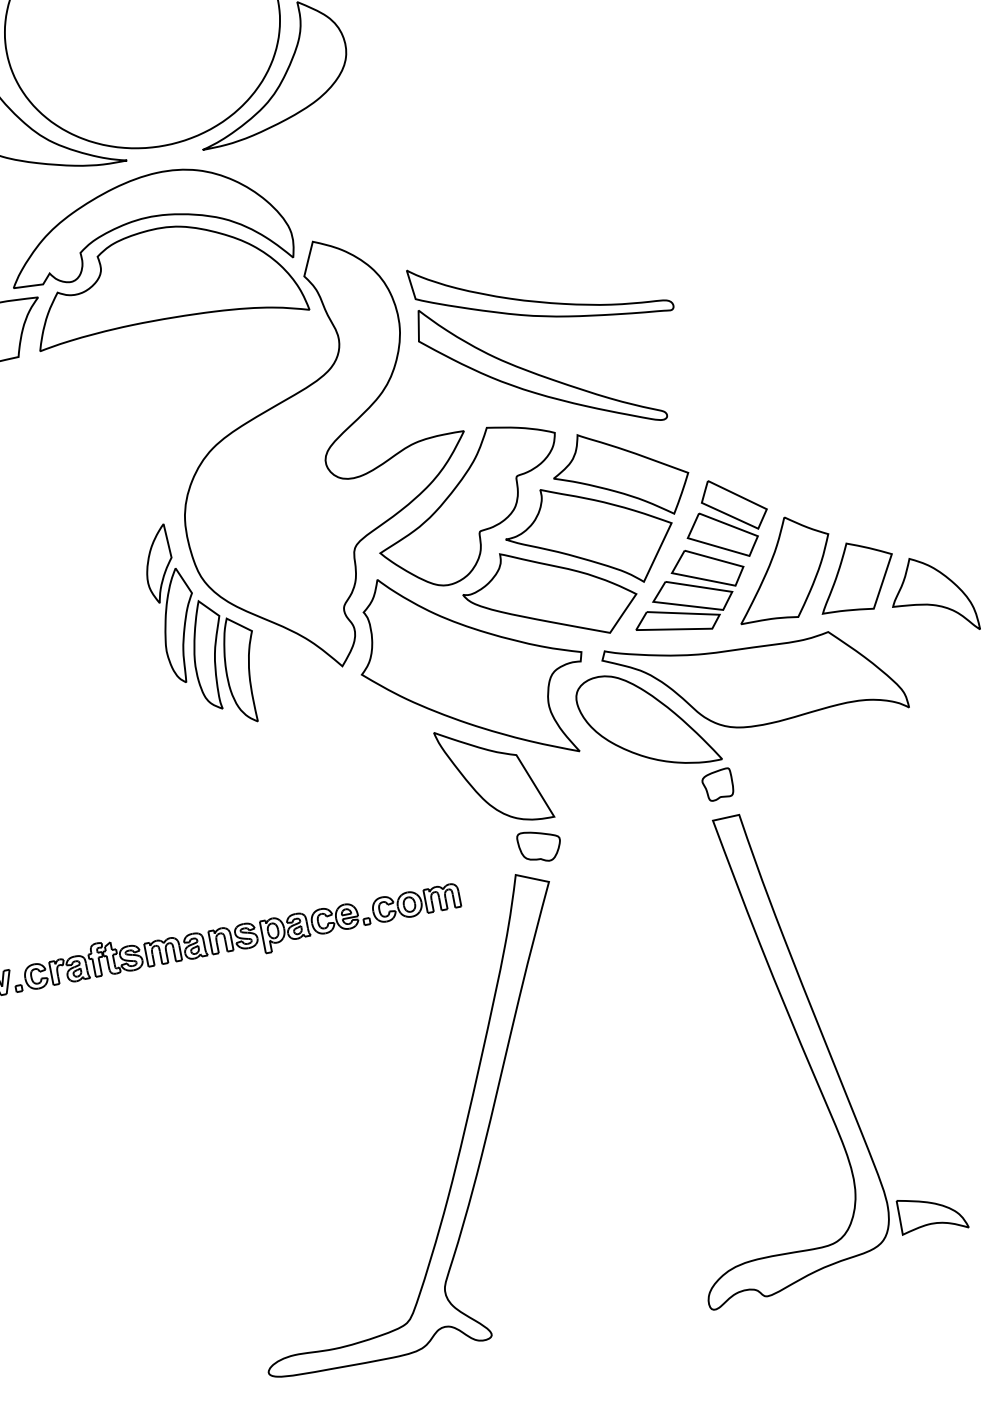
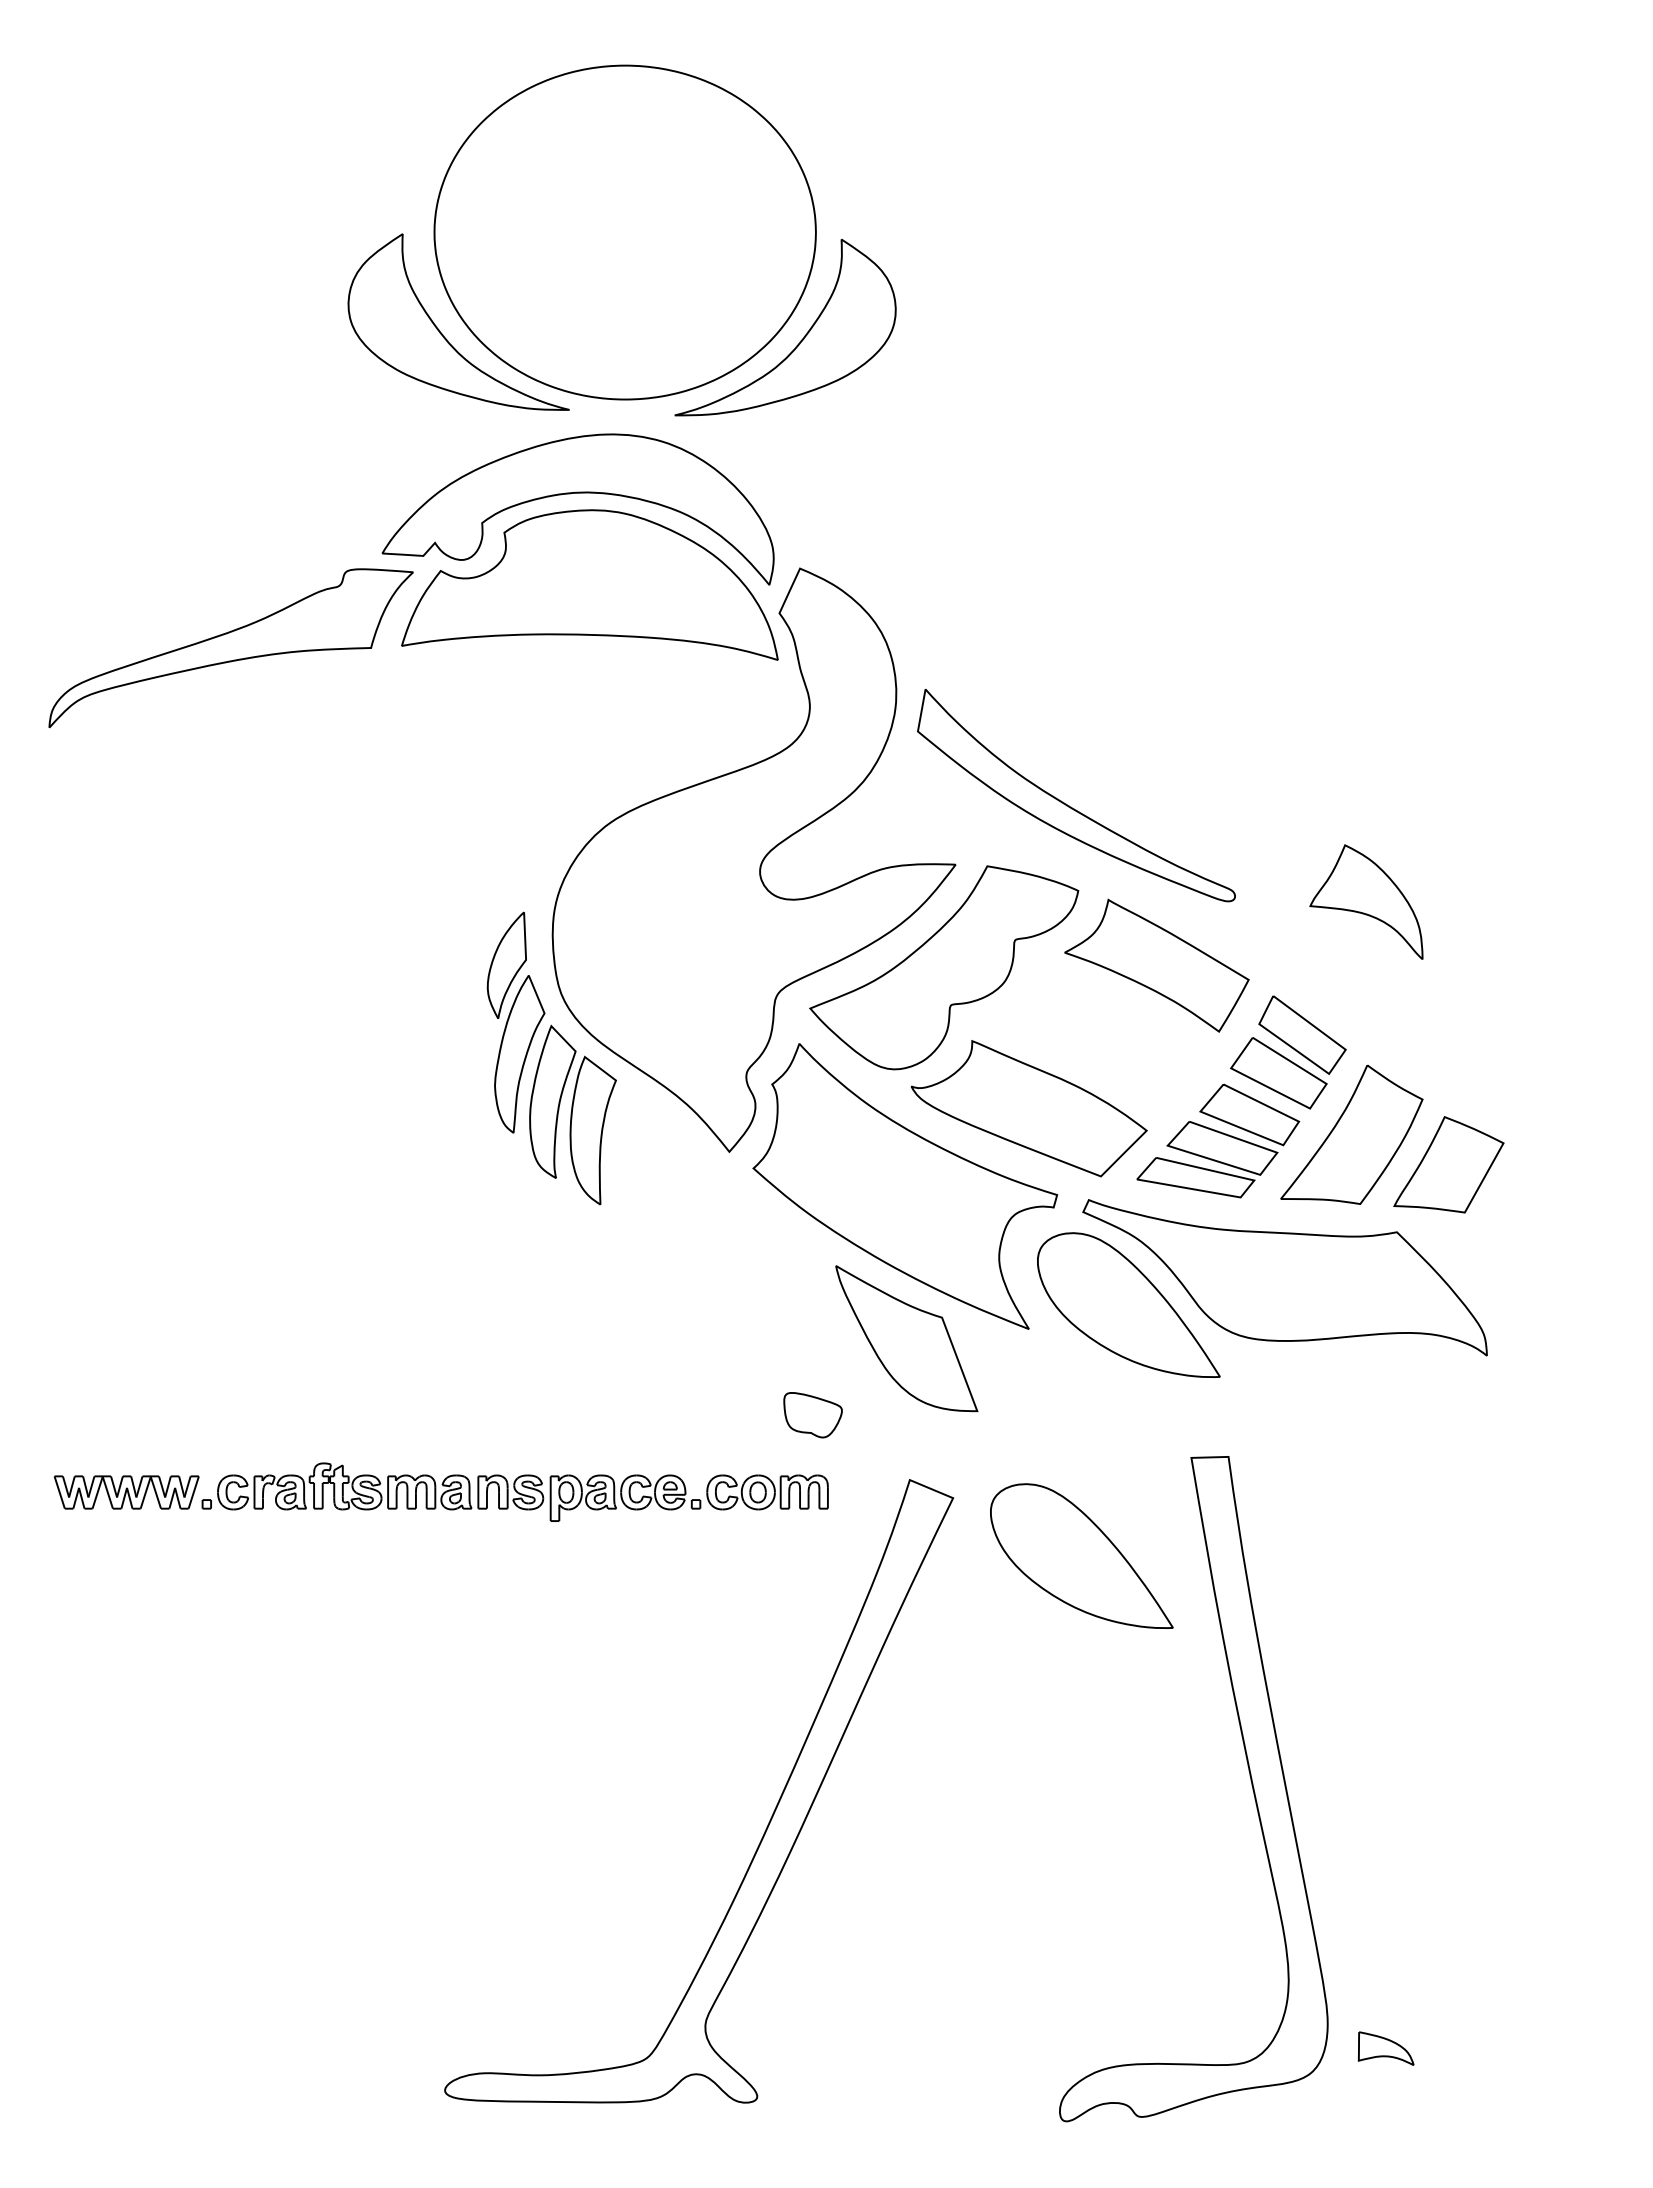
part: (539, 301) -> (1092, 708), removed
part: (589, 536) -> (1098, 1040), removed
part: (932, 595) -> (1366, 901), moved
part: (717, 784) -> (1207, 1410), removed
part: (539, 846) -> (812, 1415), moved
part: (648, 905) -> (1081, 1555), added
part: (931, 1214) -> (1385, 2048), size x0.6

